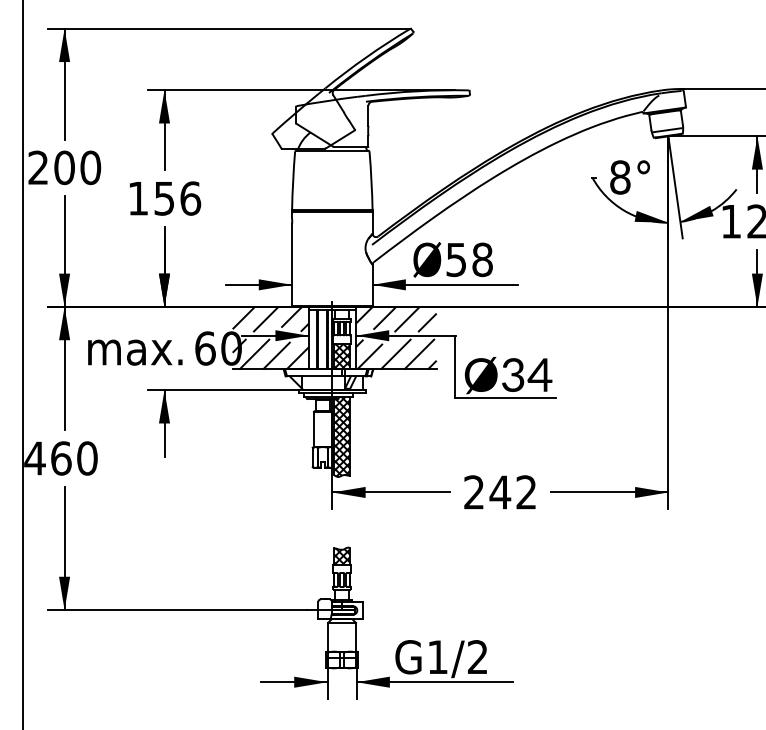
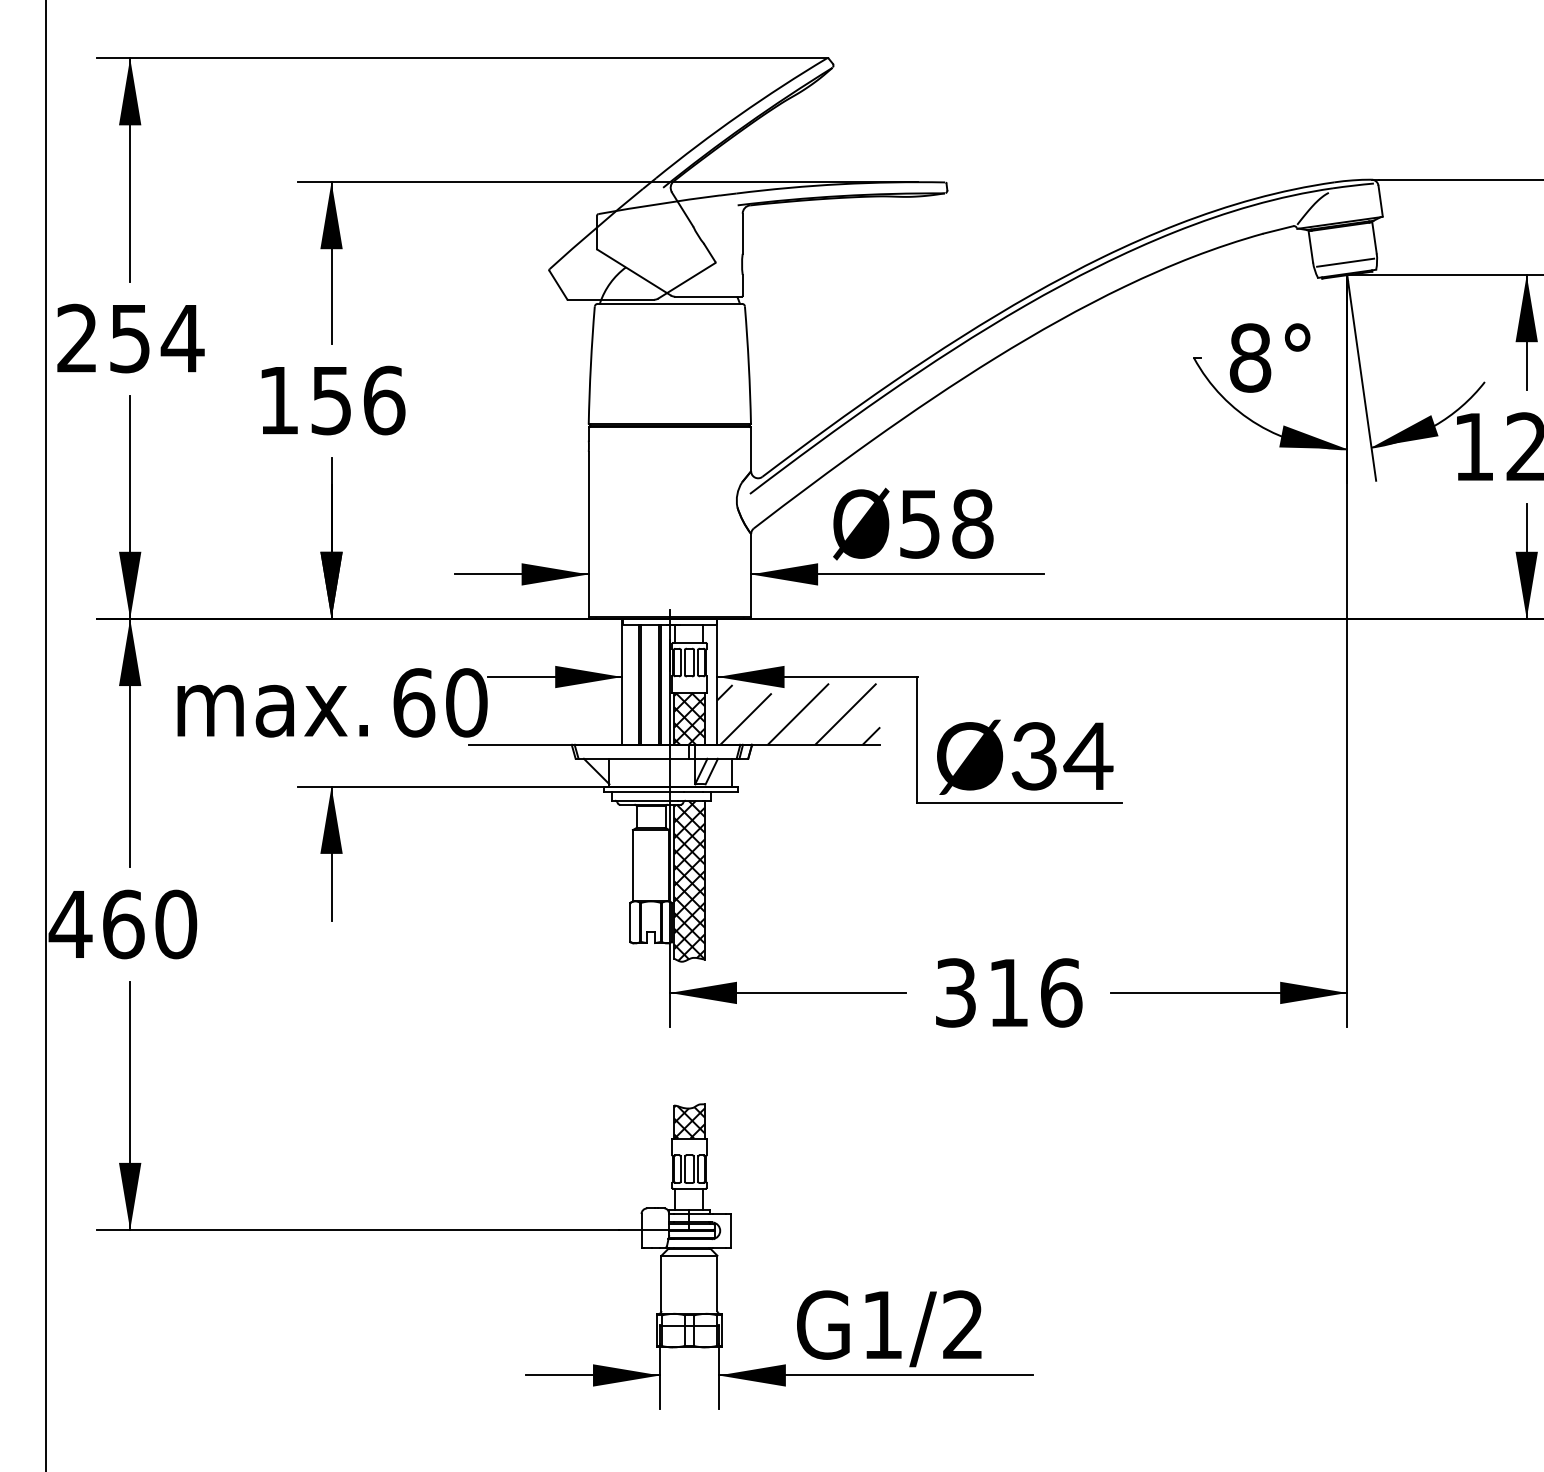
text: (77, 167) -> (156, 337), 200 -> 254
hatch: (395, 319) -> (797, 644), removed
hatch: (270, 337) -> (545, 680), removed
text: (500, 492) -> (1008, 993), 242 -> 316

